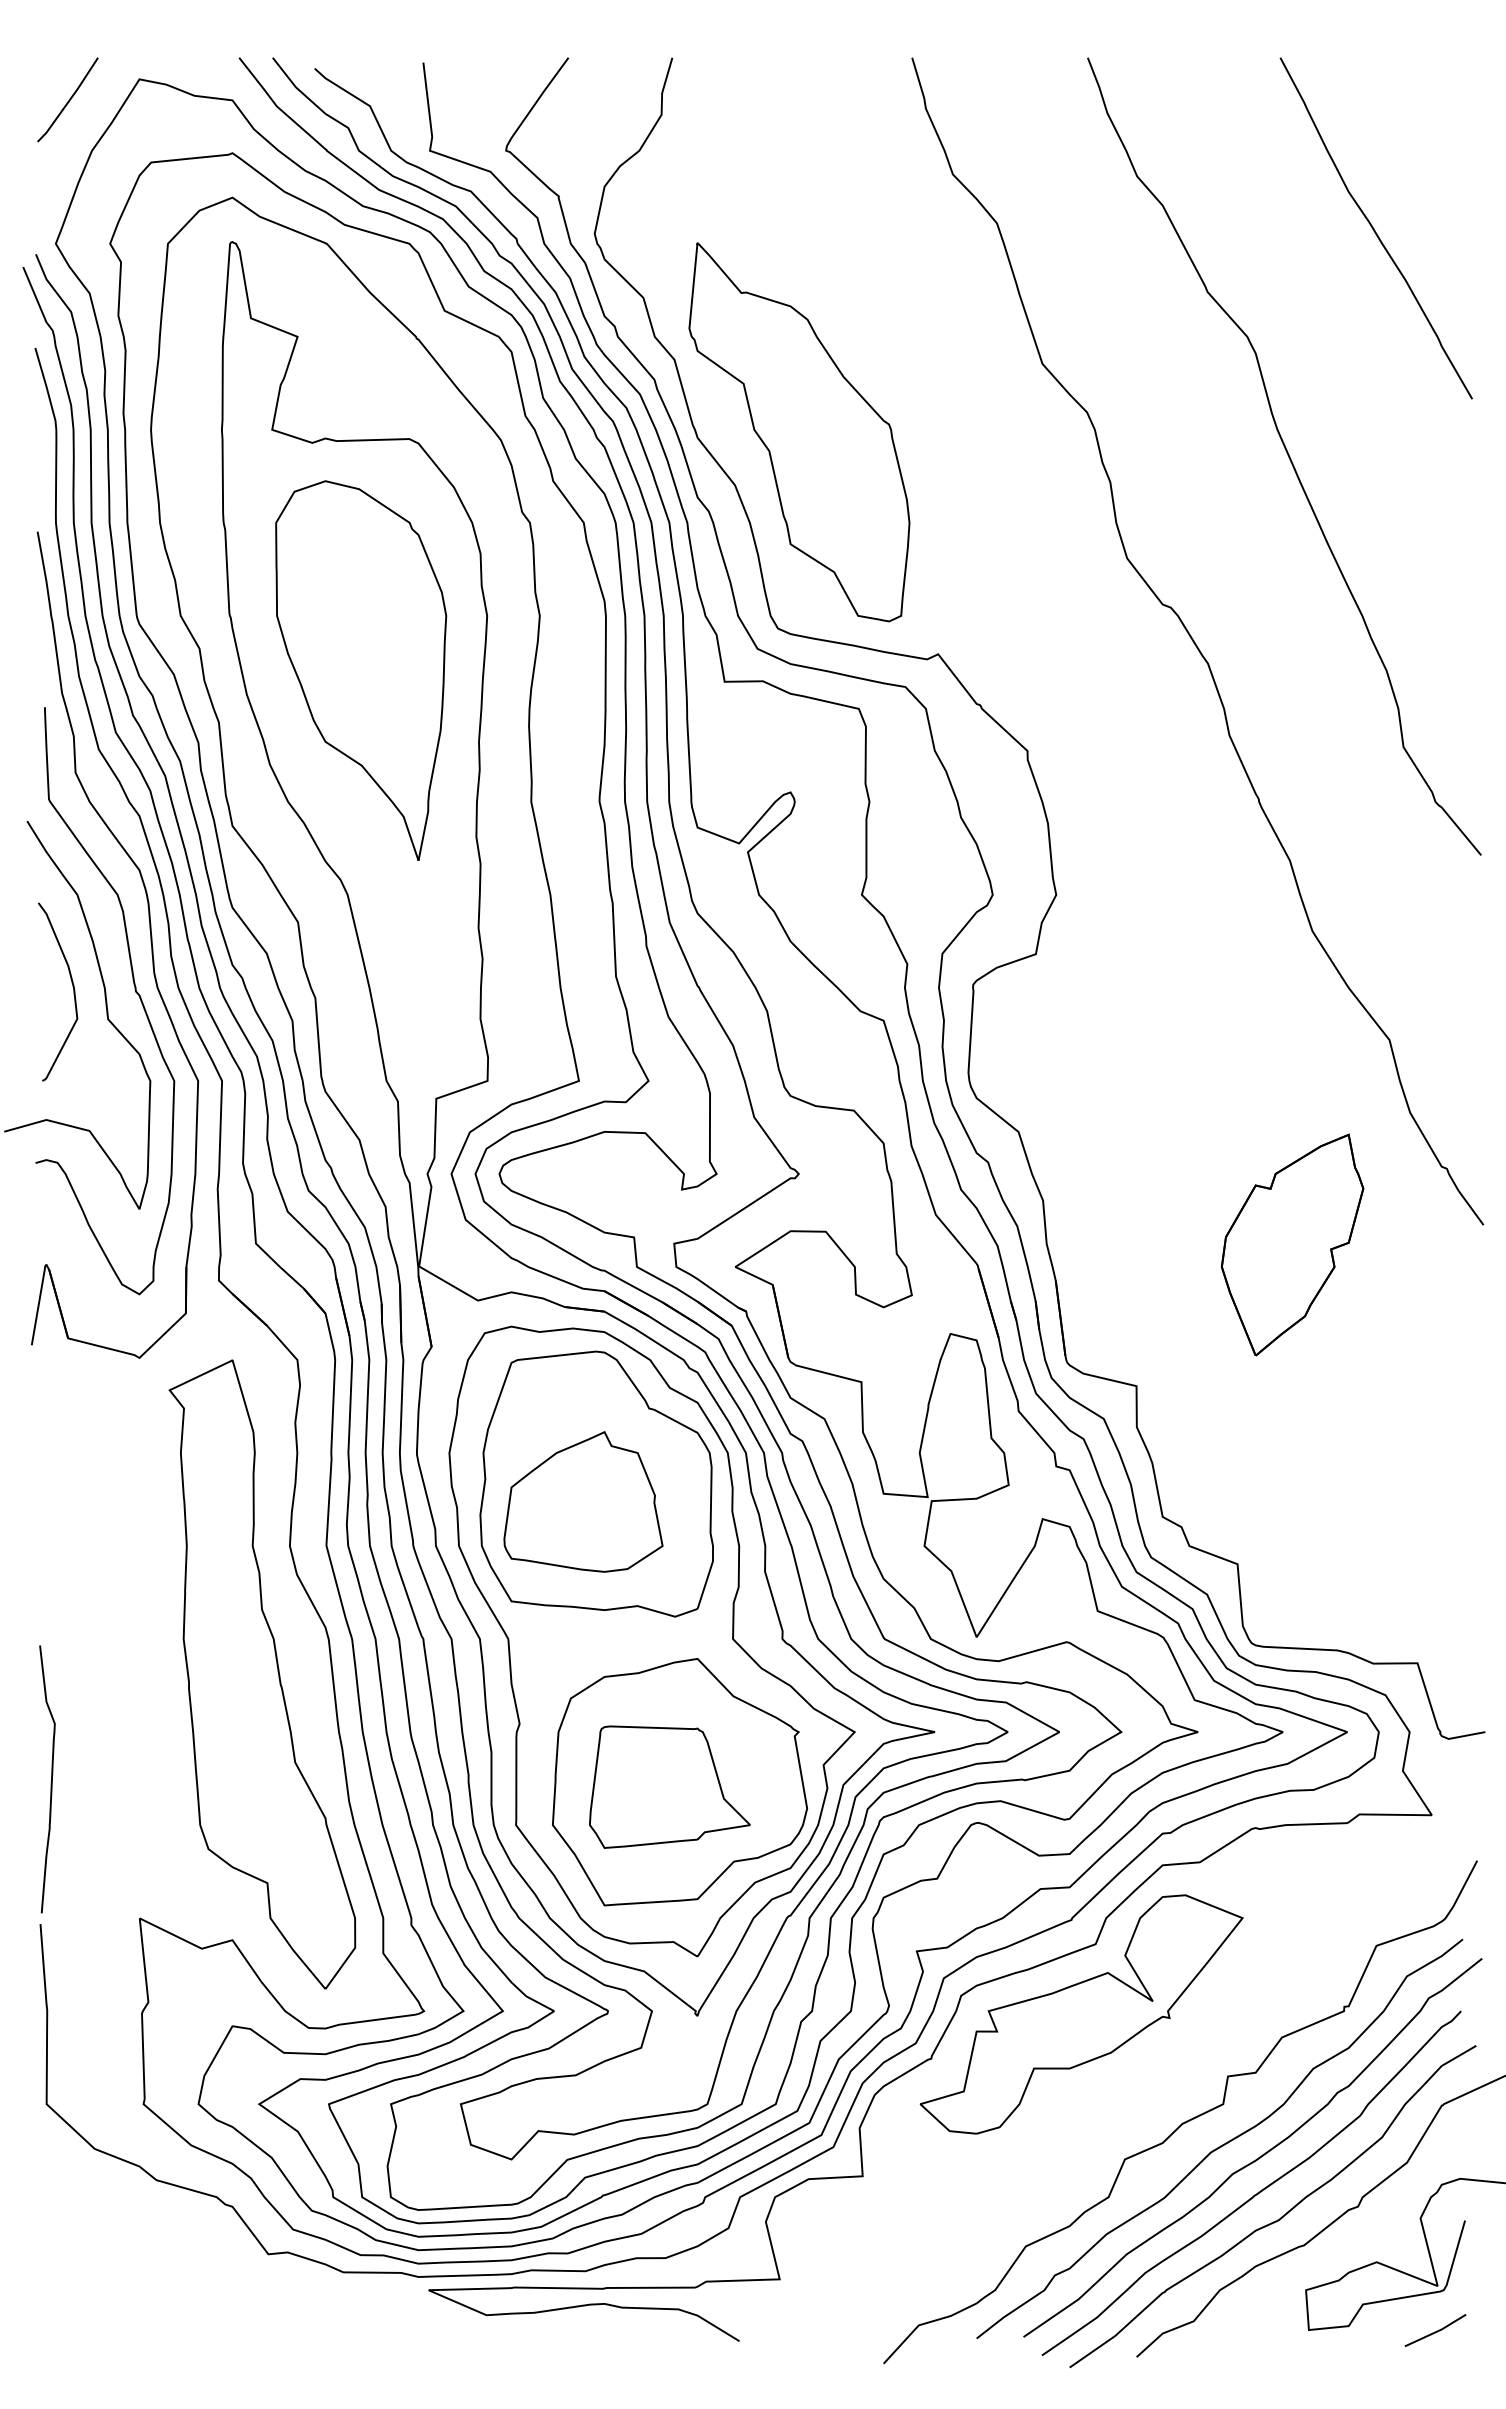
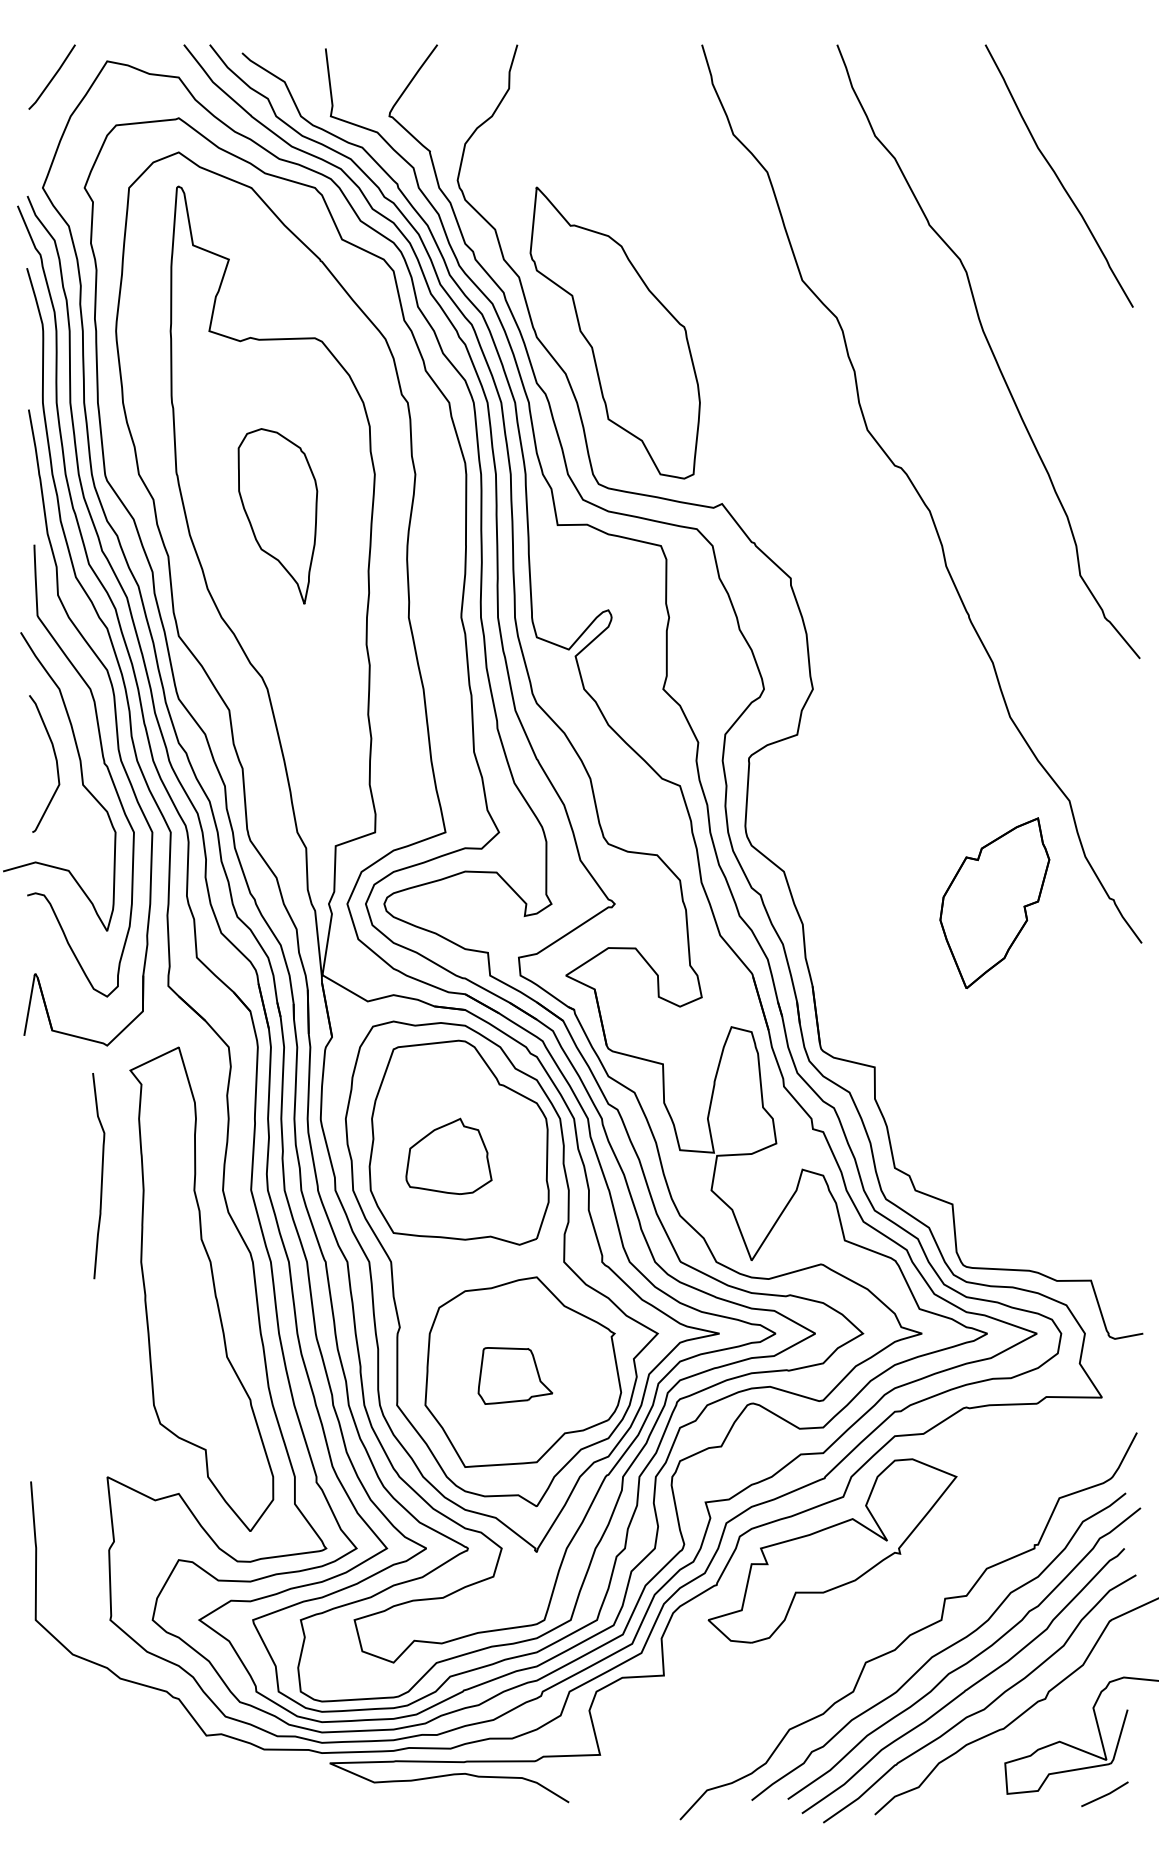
part: (361, 670) -> (278, 516), size x0.6
part: (1292, 1244) -> (994, 902), moved
part: (583, 1501) -> (449, 1156), size x0.7
curve: (51, 1779) -> (101, 1176), moved
part: (669, 1786) -> (515, 1375), size x0.6

